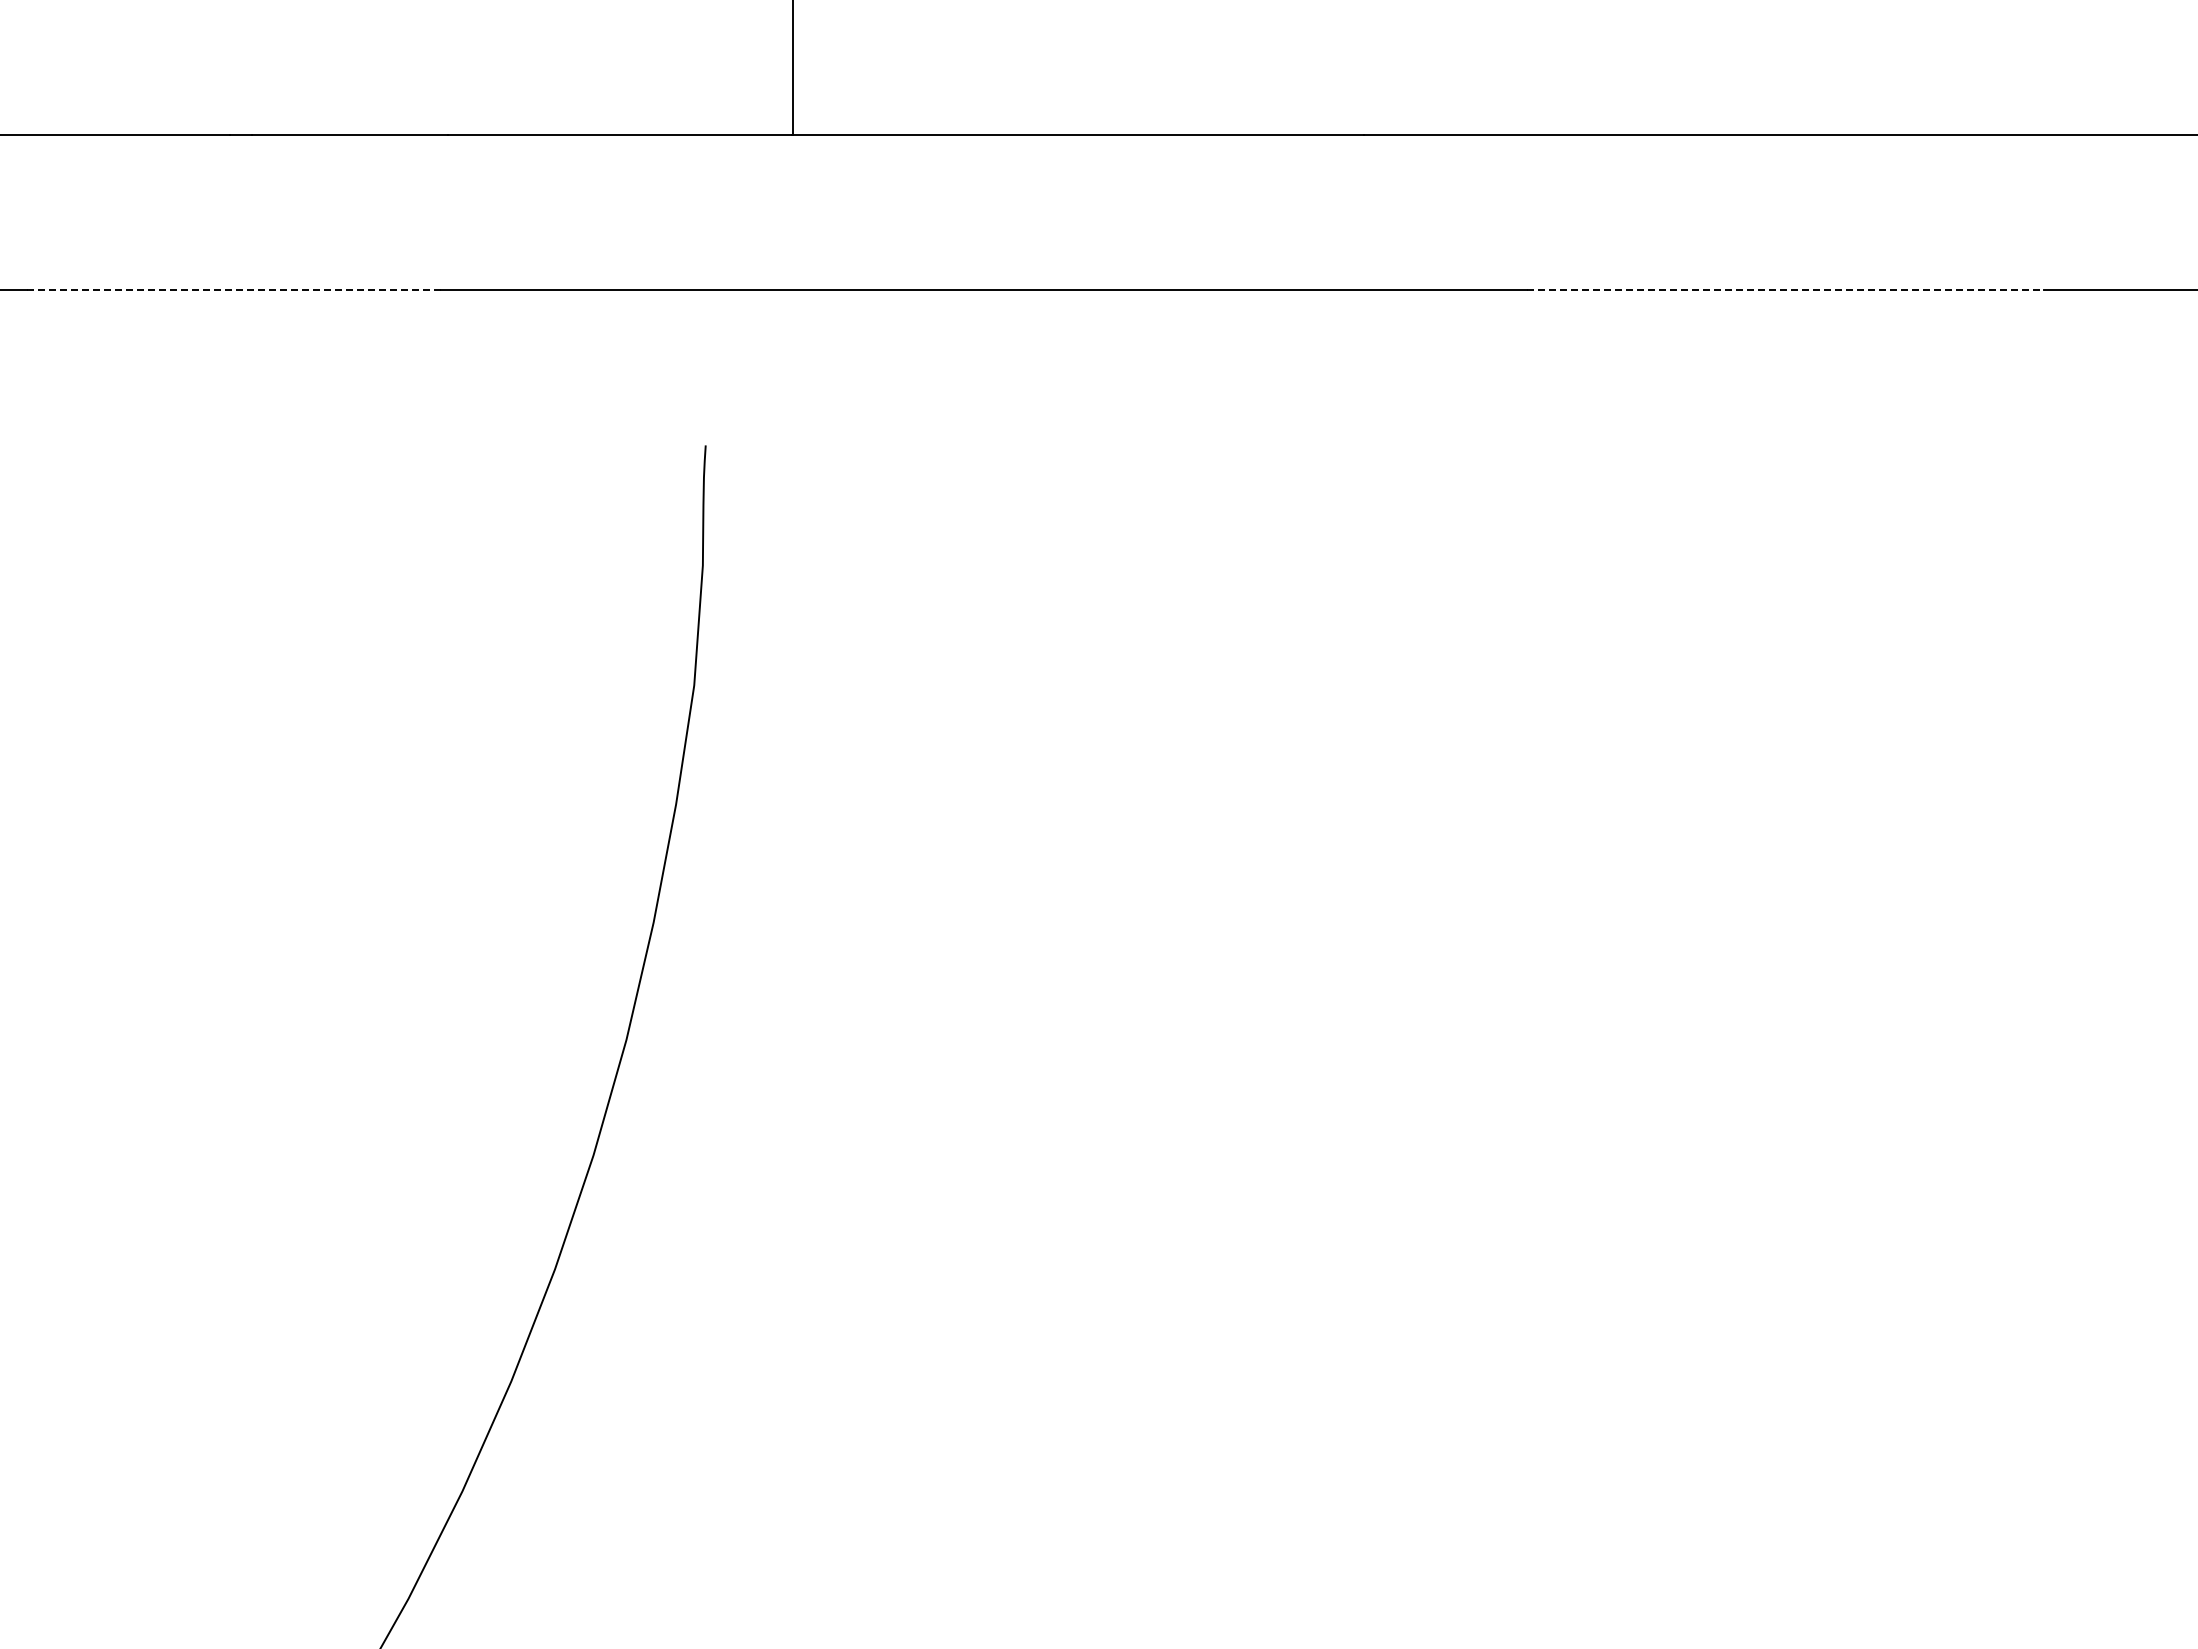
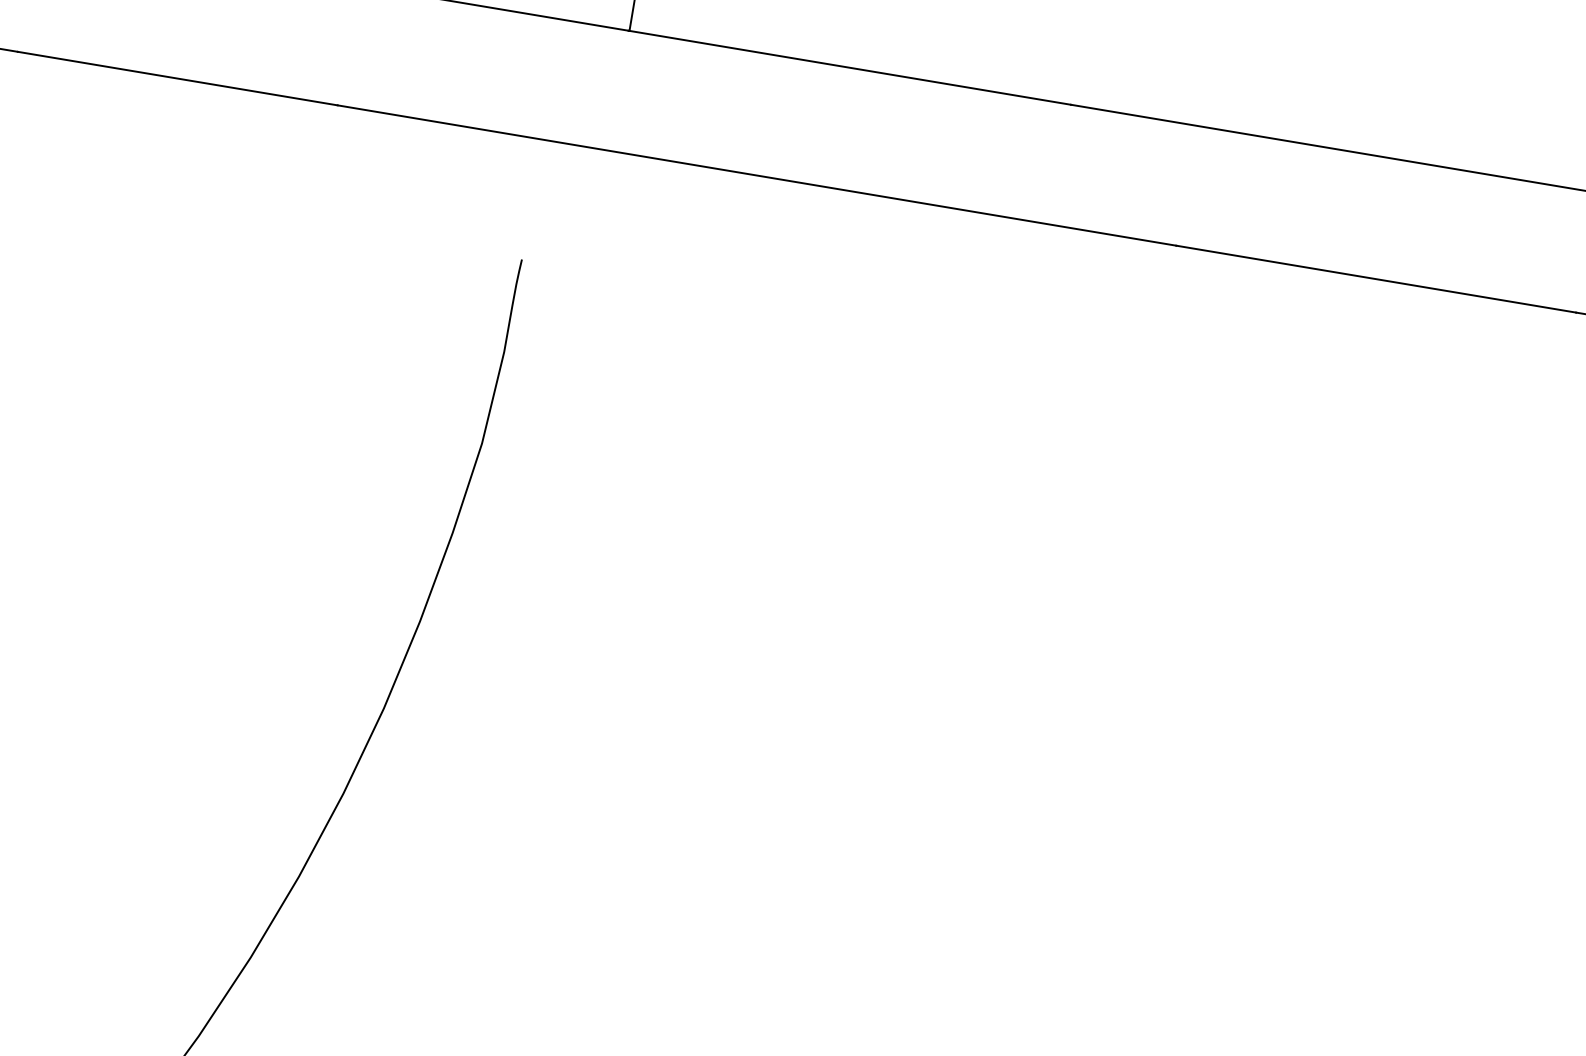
line: (234, 290) -> (177, 78), dashed -> solid
line: (1785, 290) -> (1376, 279), dashed -> solid

